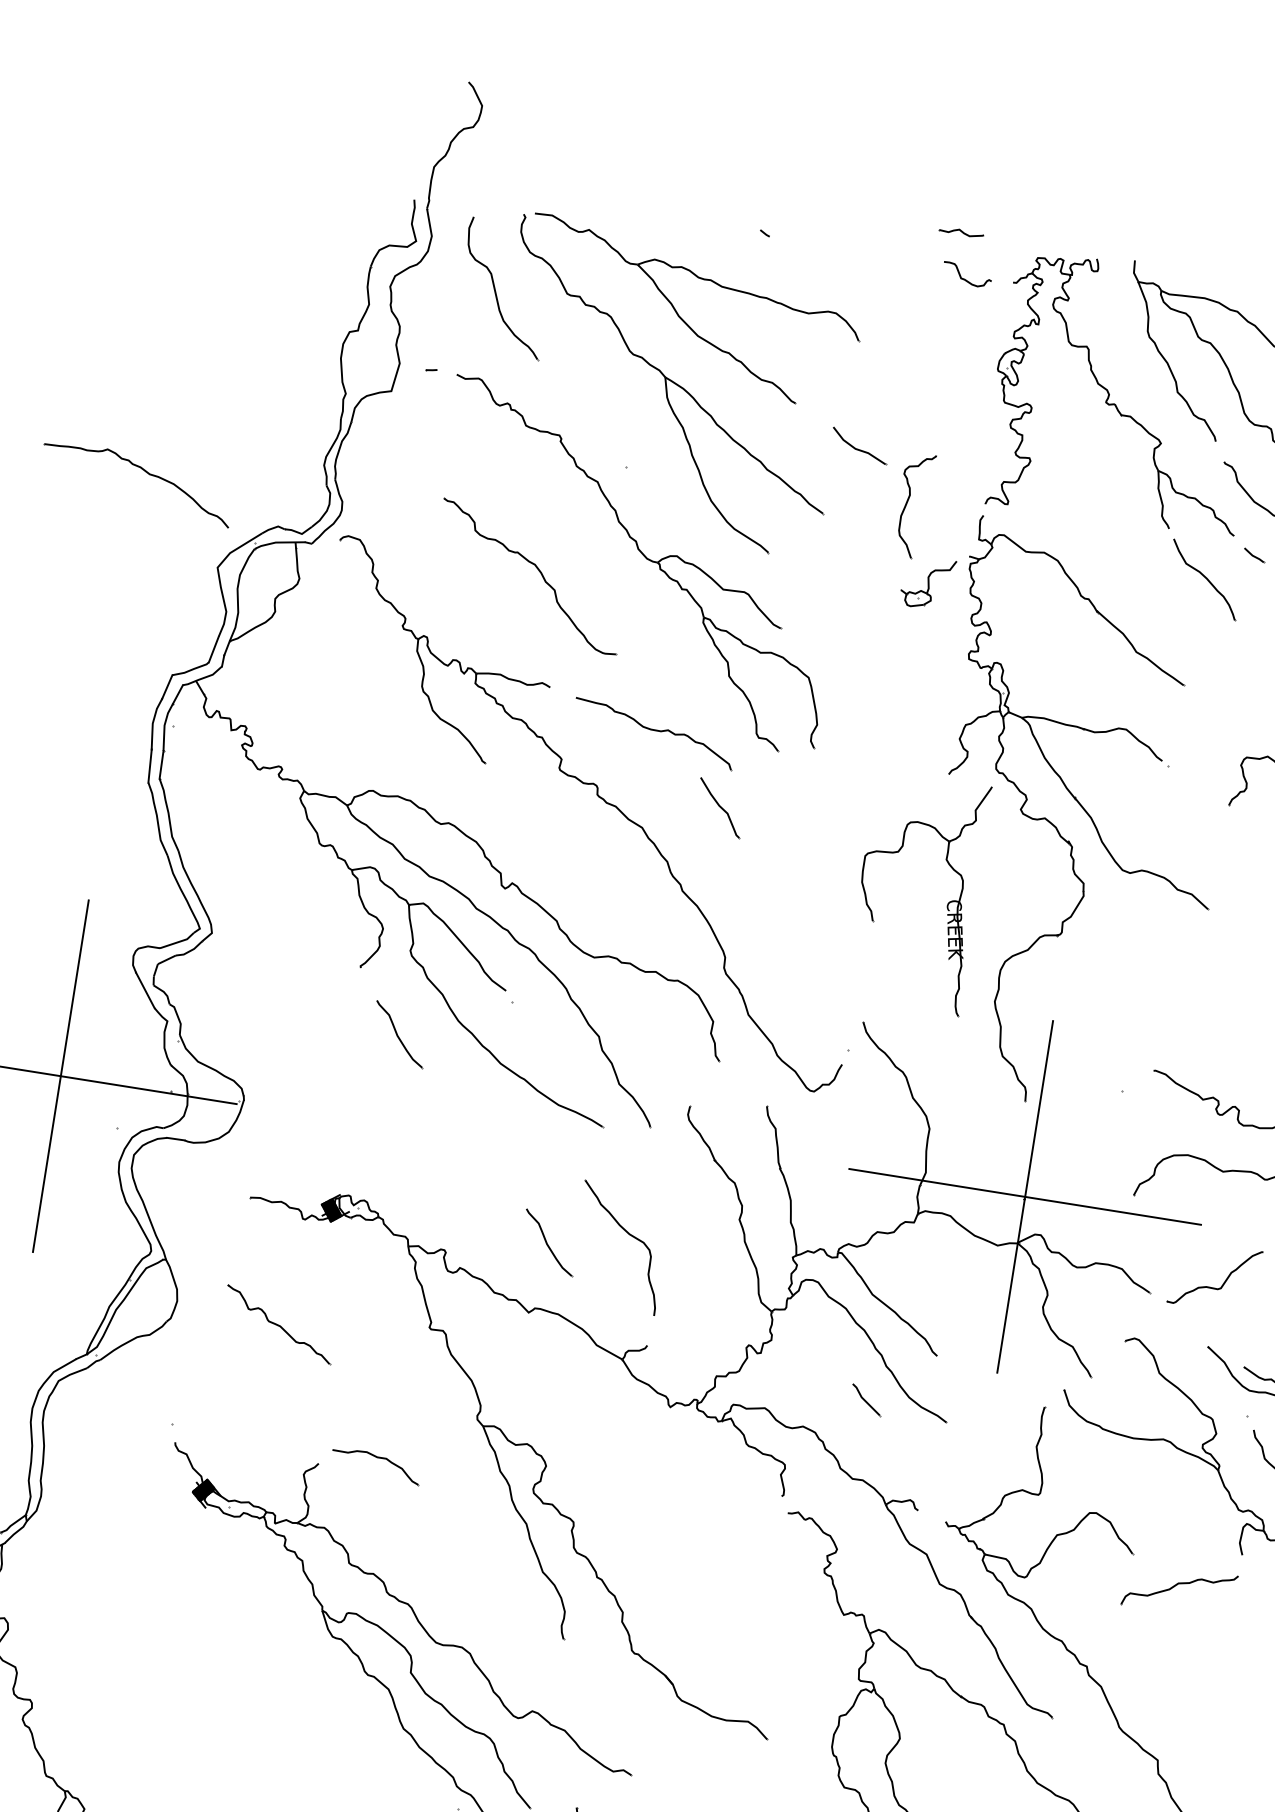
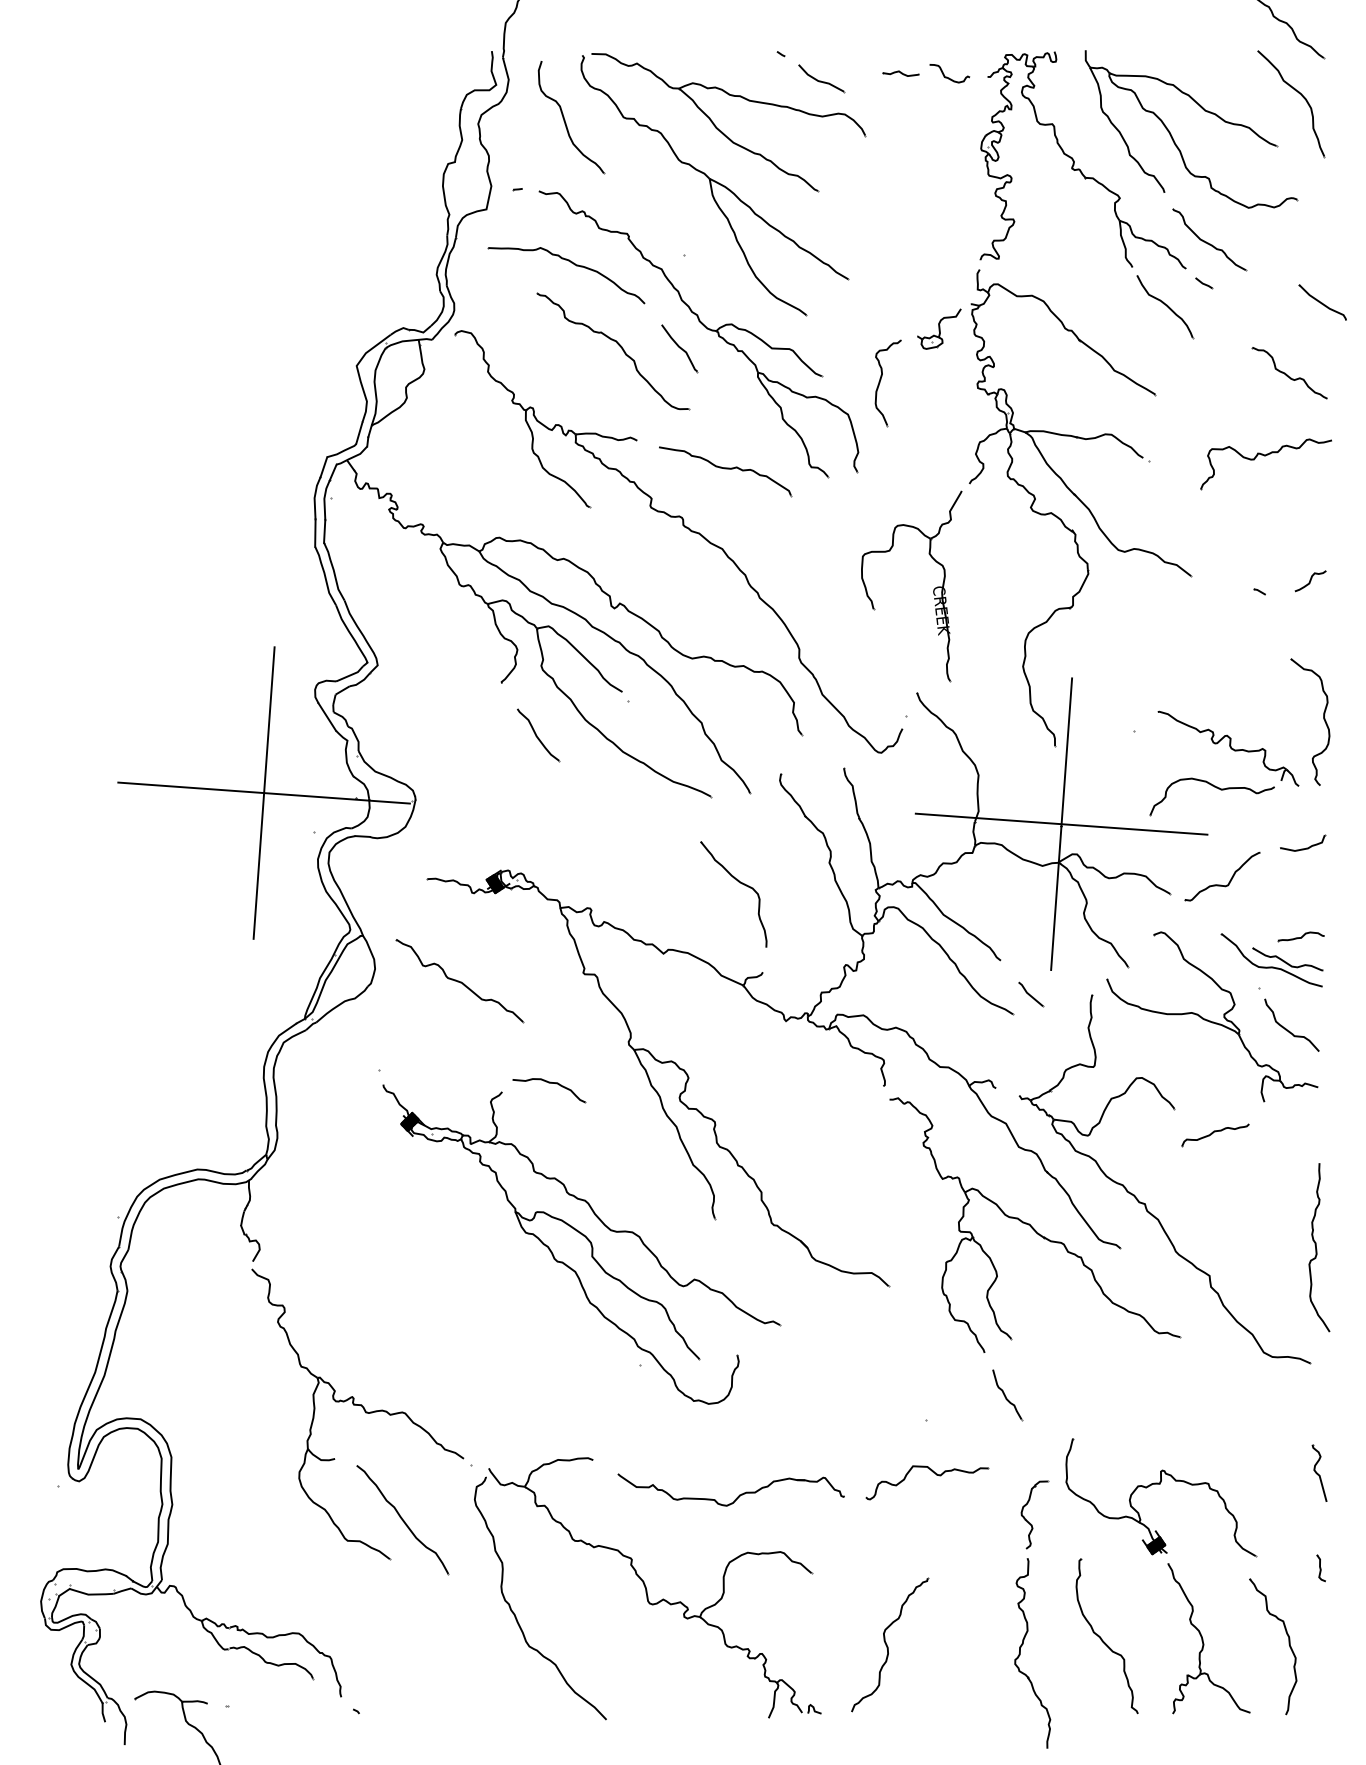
part: (961, 232) -> (900, 73), moved
part: (859, 446) -> (821, 78), moved
part: (147, 474) -> (574, 265), moved
part: (907, 506) -> (880, 383), moved
part: (719, 808) -> (679, 348), moved
part: (947, 903) -> (933, 589), moved
part: (549, 1243) -> (675, 895), removed
part: (278, 1325) -> (459, 981), size x1.43
part: (867, 1400) -> (1031, 994), moved
part: (1179, 1590) -> (1215, 1135), size x0.71

